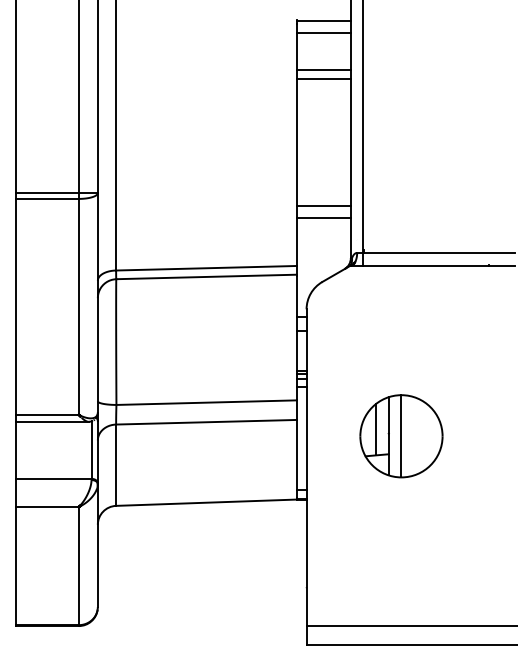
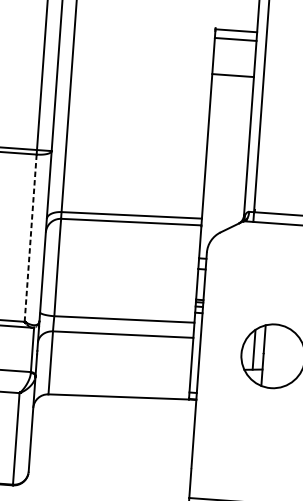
line: (323, 70) -> (233, 68), removed
line: (323, 205) -> (225, 173), removed
line: (323, 217) -> (225, 182), removed
line: (78, 306) -> (30, 237), solid -> dashed
line: (401, 436) -> (273, 356), removed

